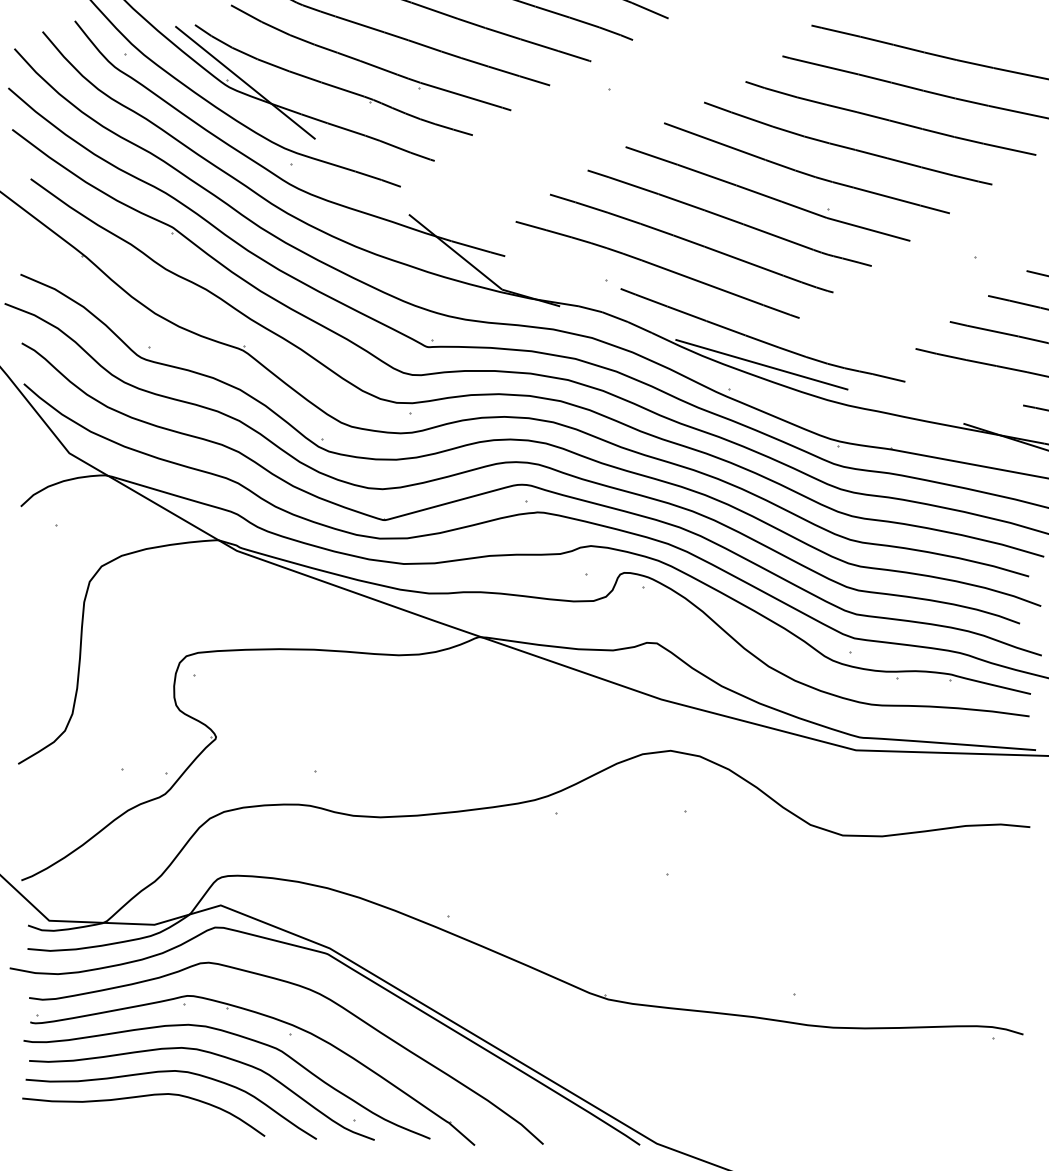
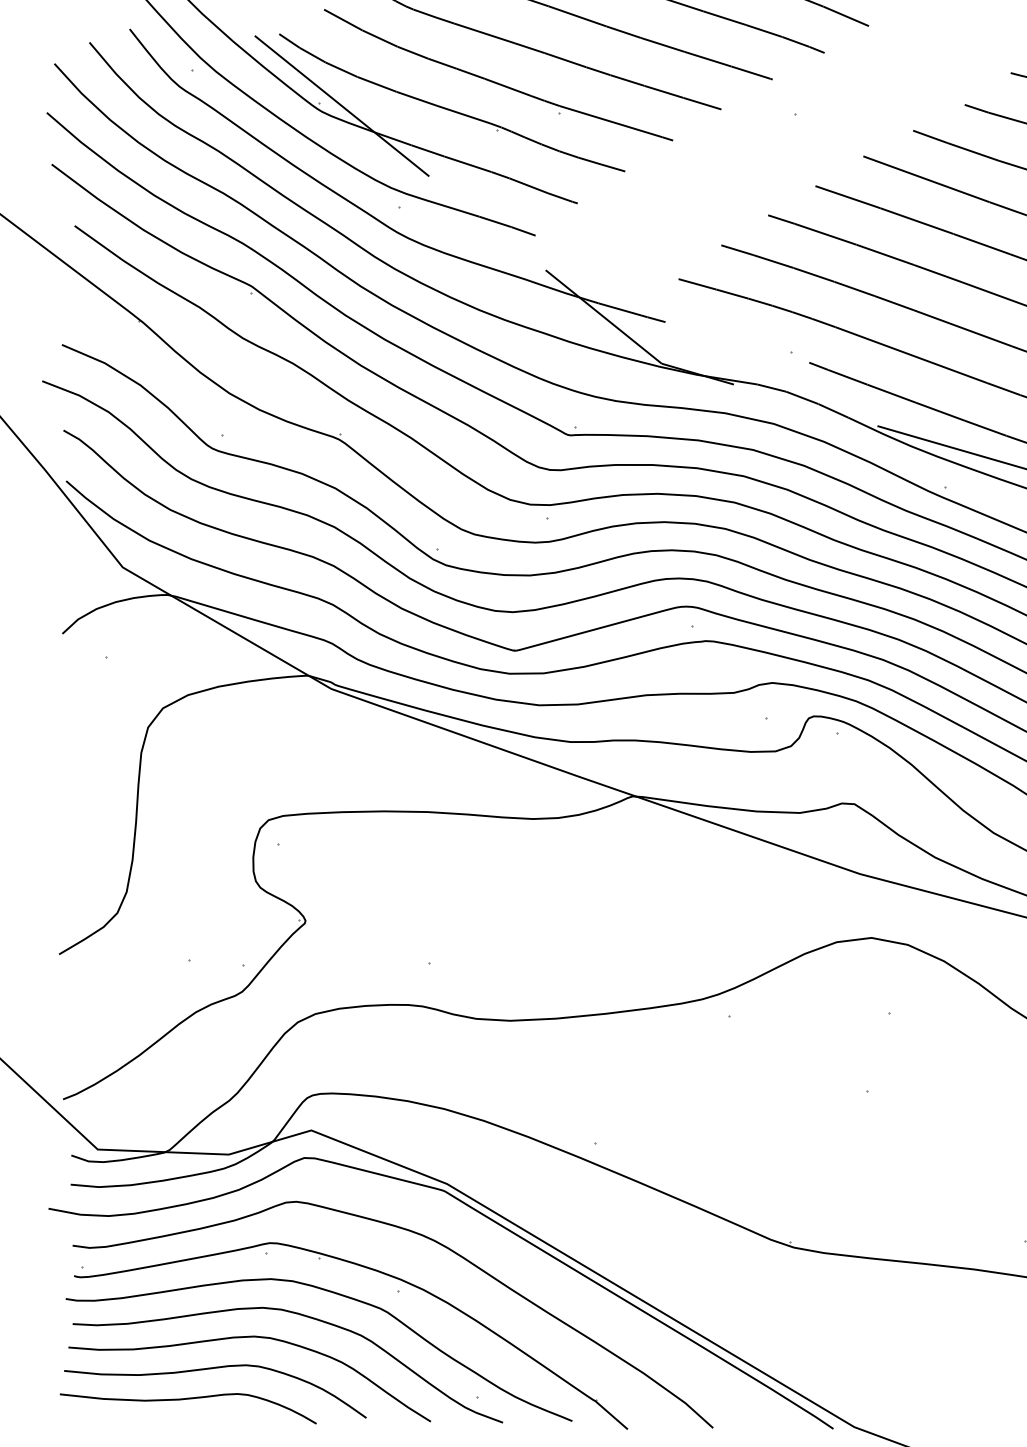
curve: (118, 1122) -> (183, 1400), added

